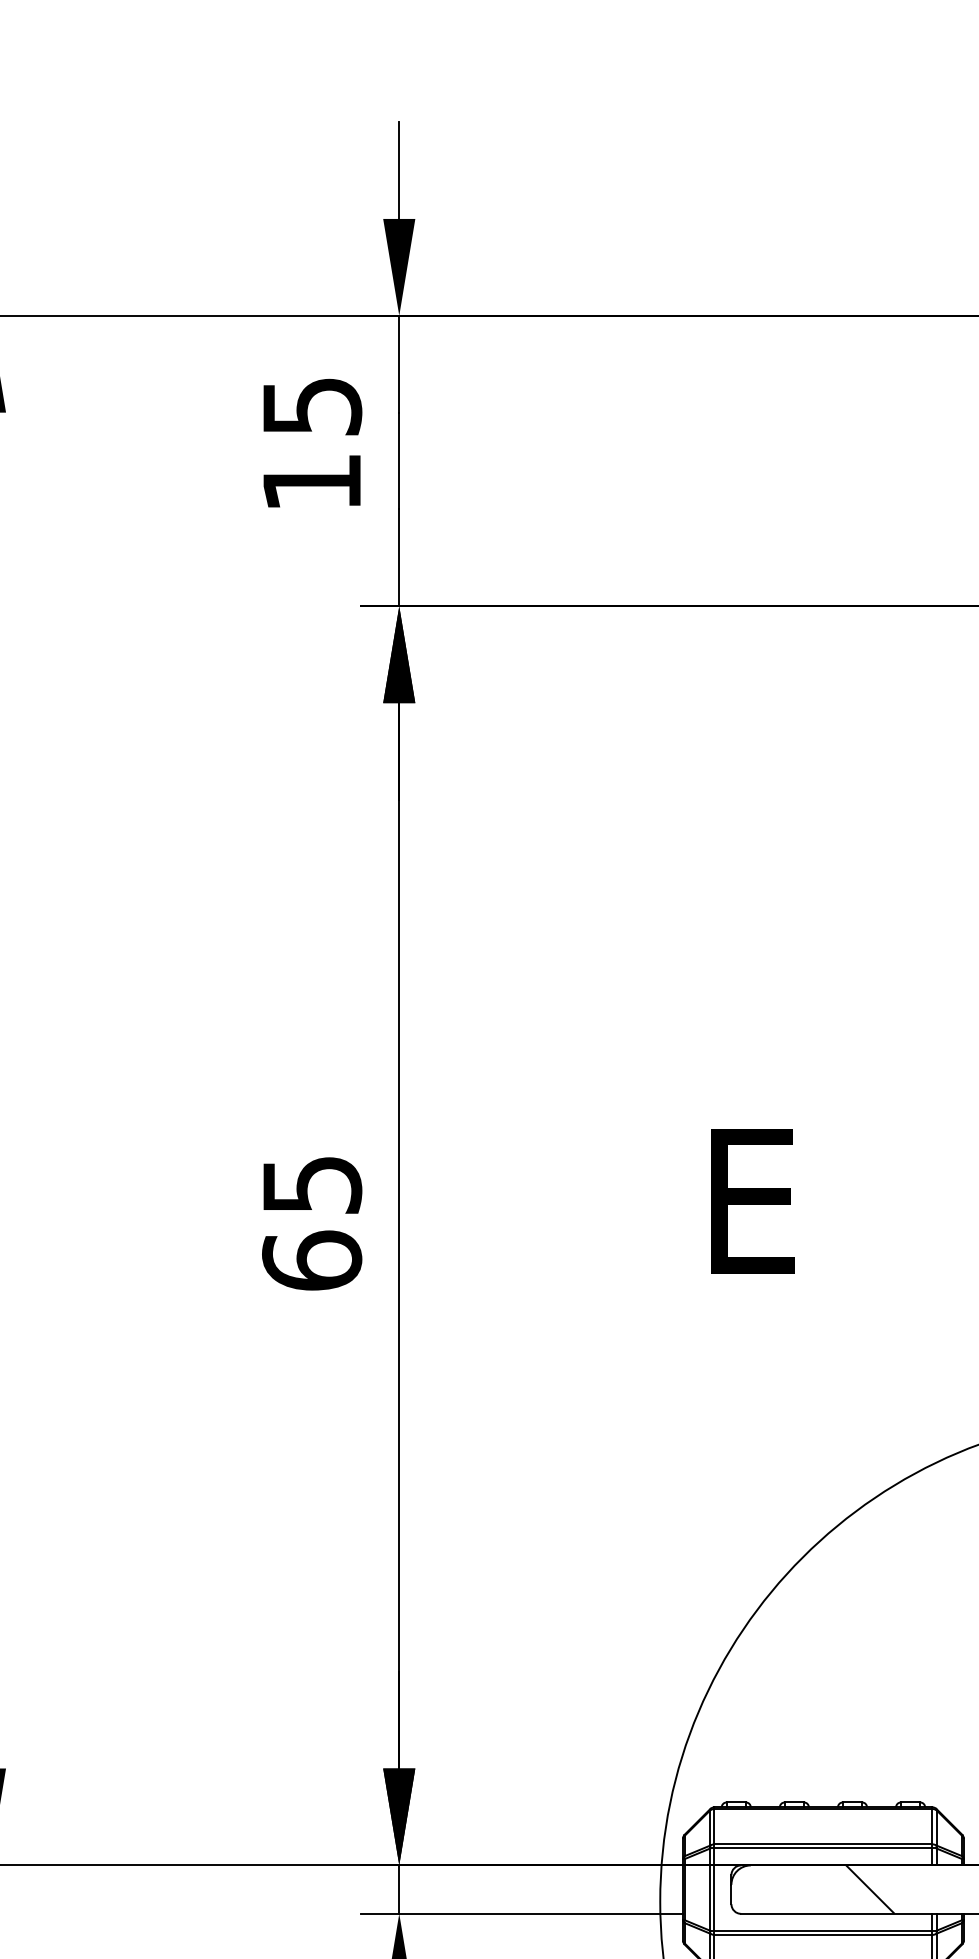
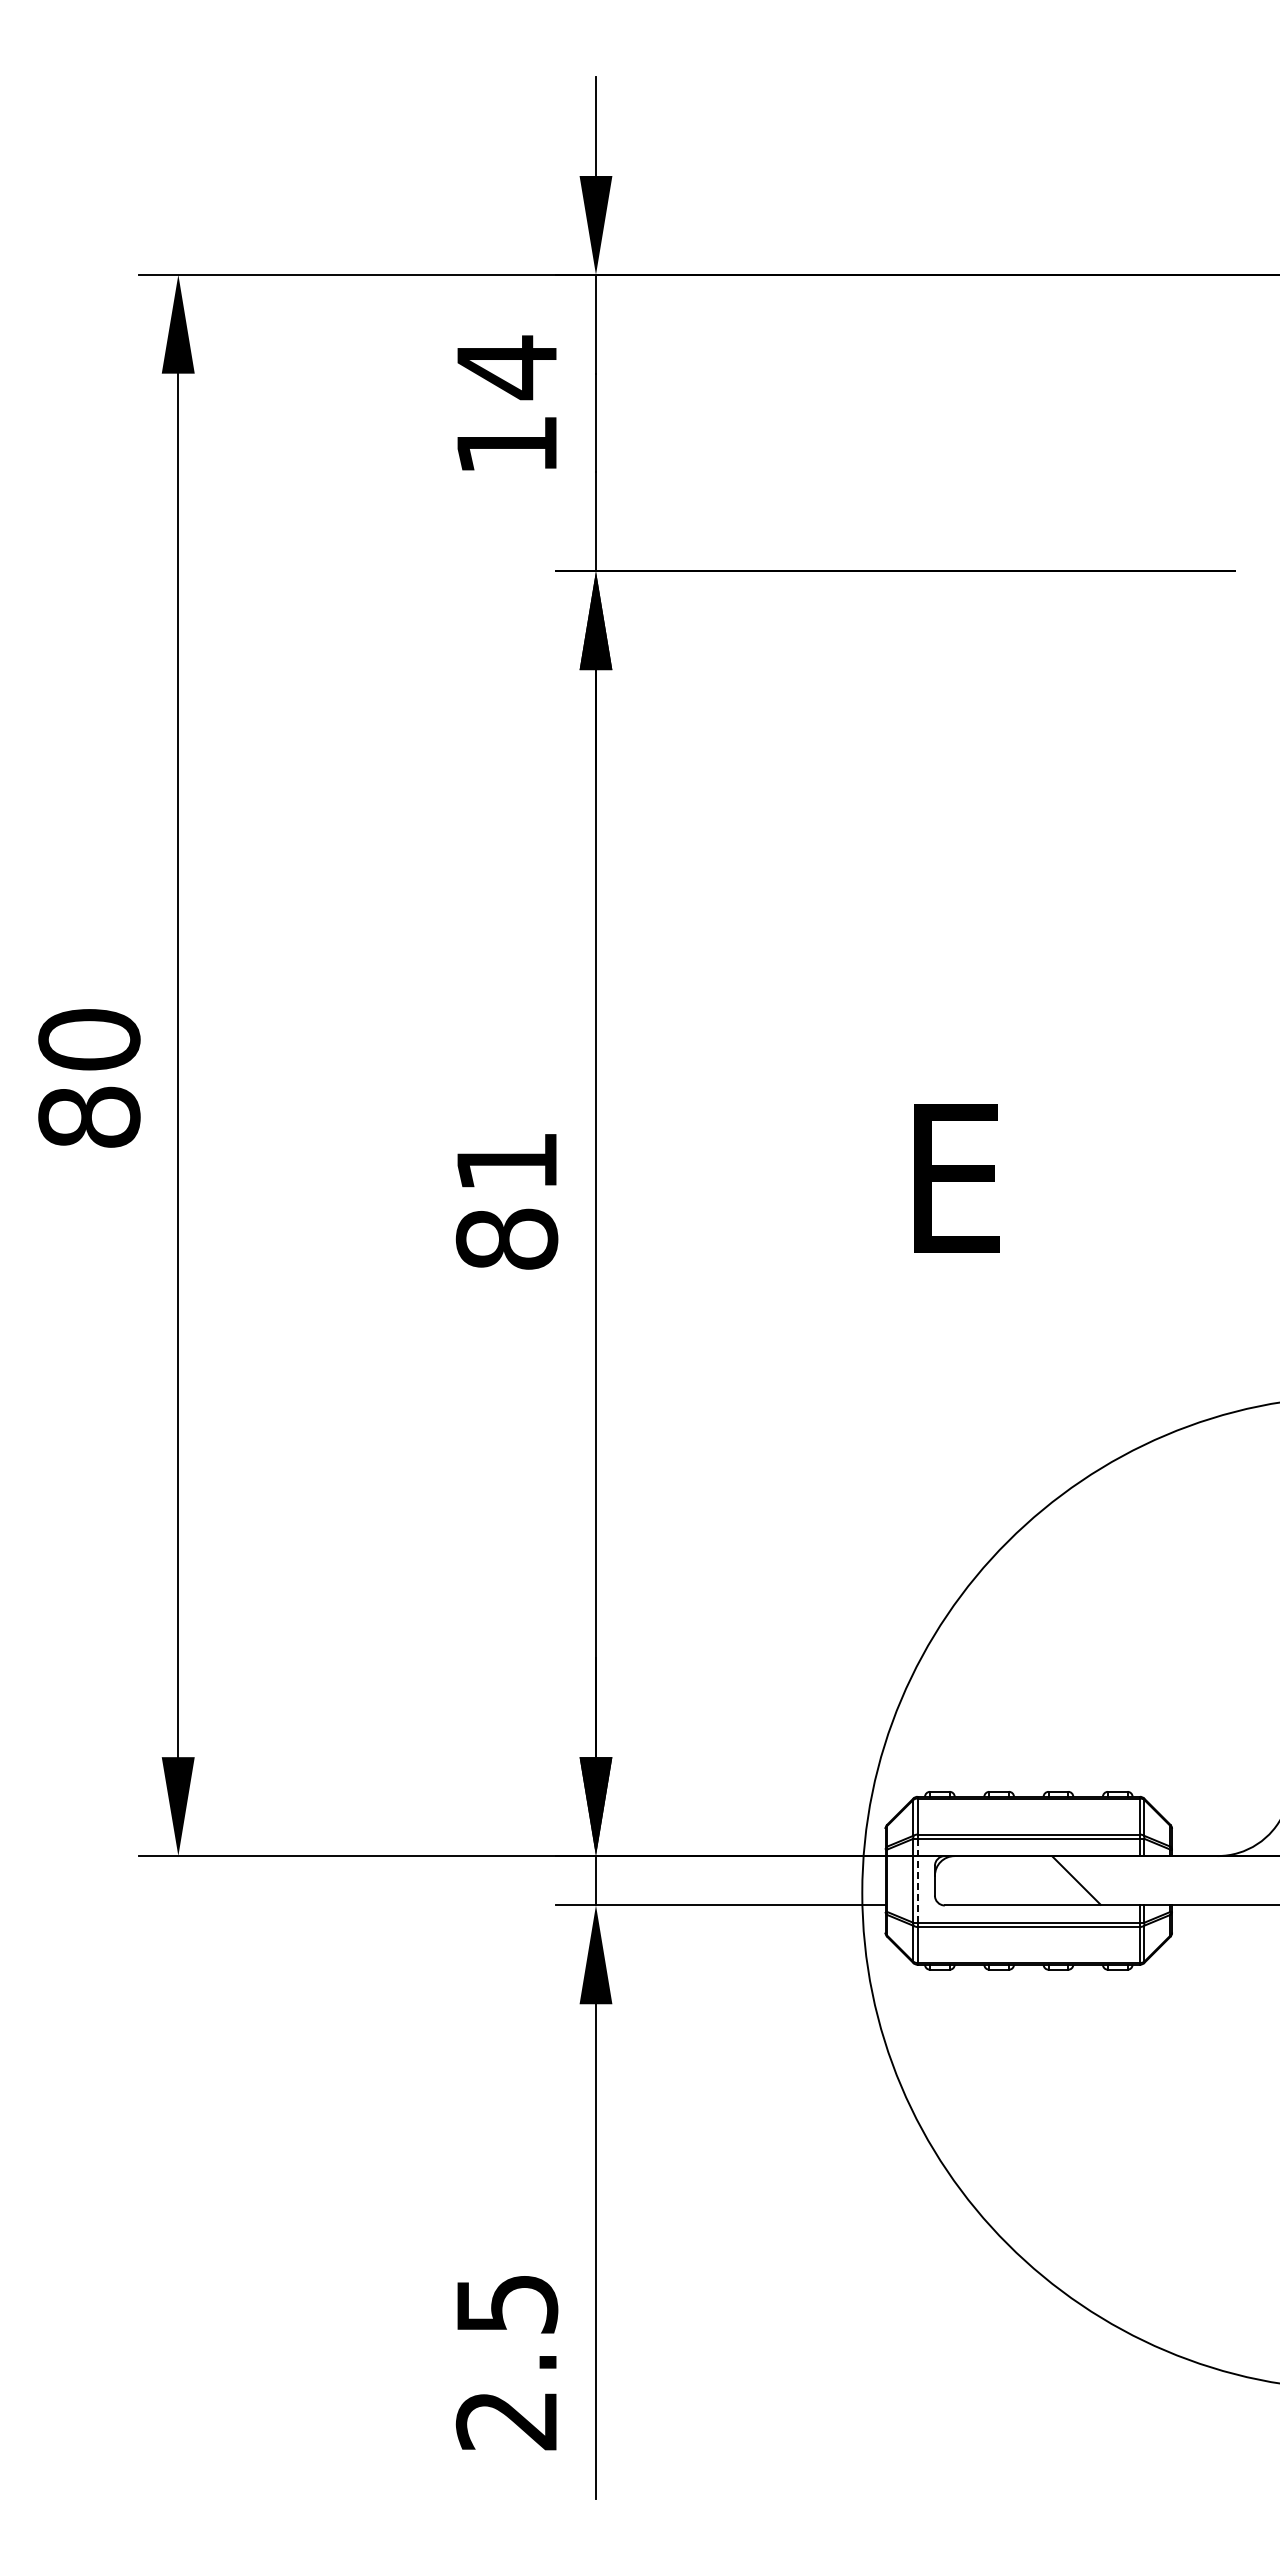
text: (312, 406) -> (507, 367), 15 -> 14
text: (311, 1223) -> (506, 1201), 65 -> 81
line: (714, 1889) -> (917, 1880), solid -> dashed

